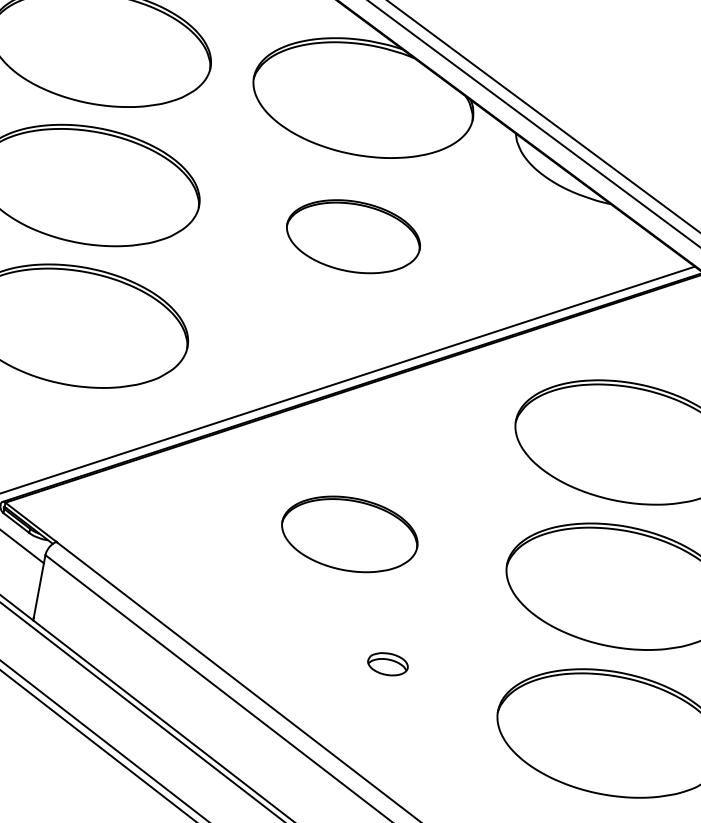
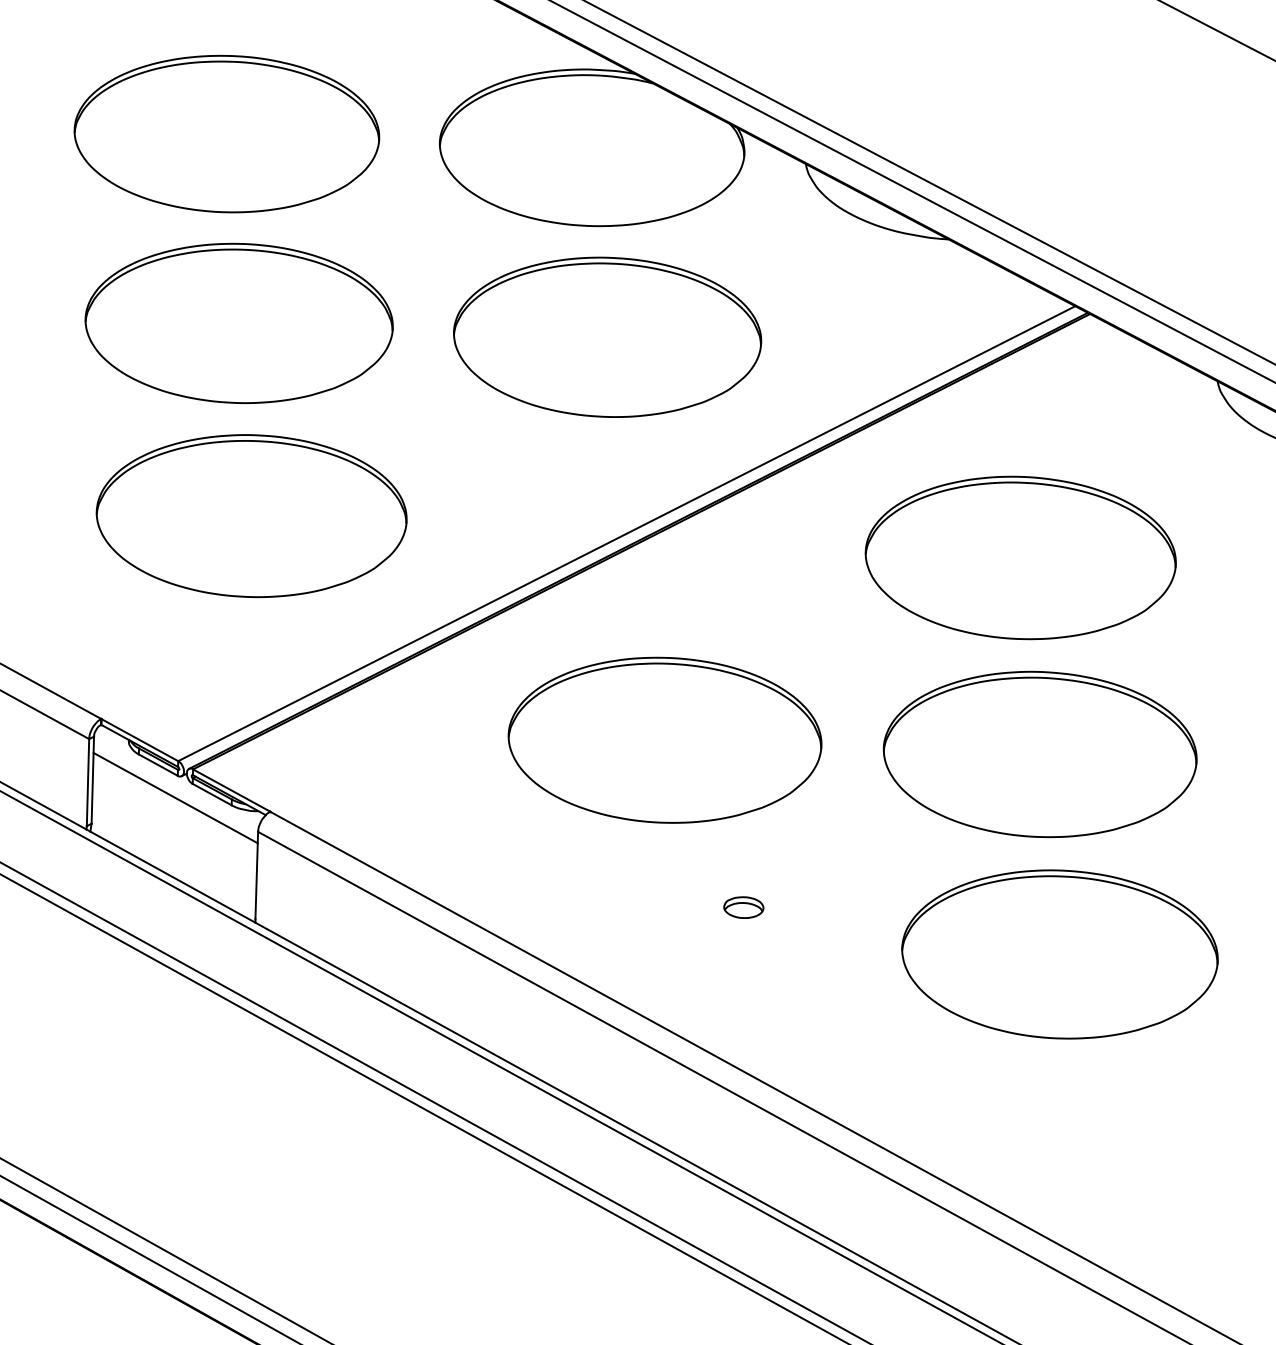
part: (353, 236) -> (607, 336), size x1.67
part: (349, 533) -> (664, 739), size x1.67
part: (387, 664) -> (743, 907), size x0.71

